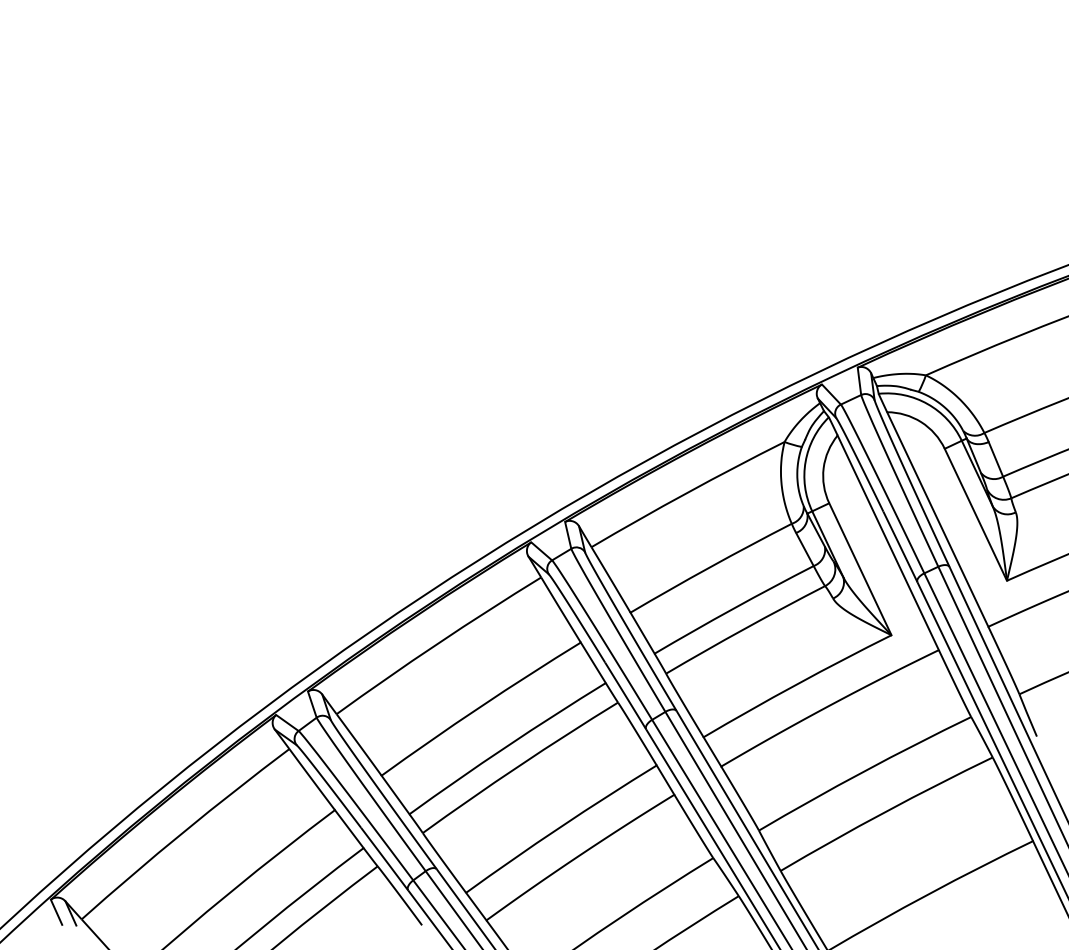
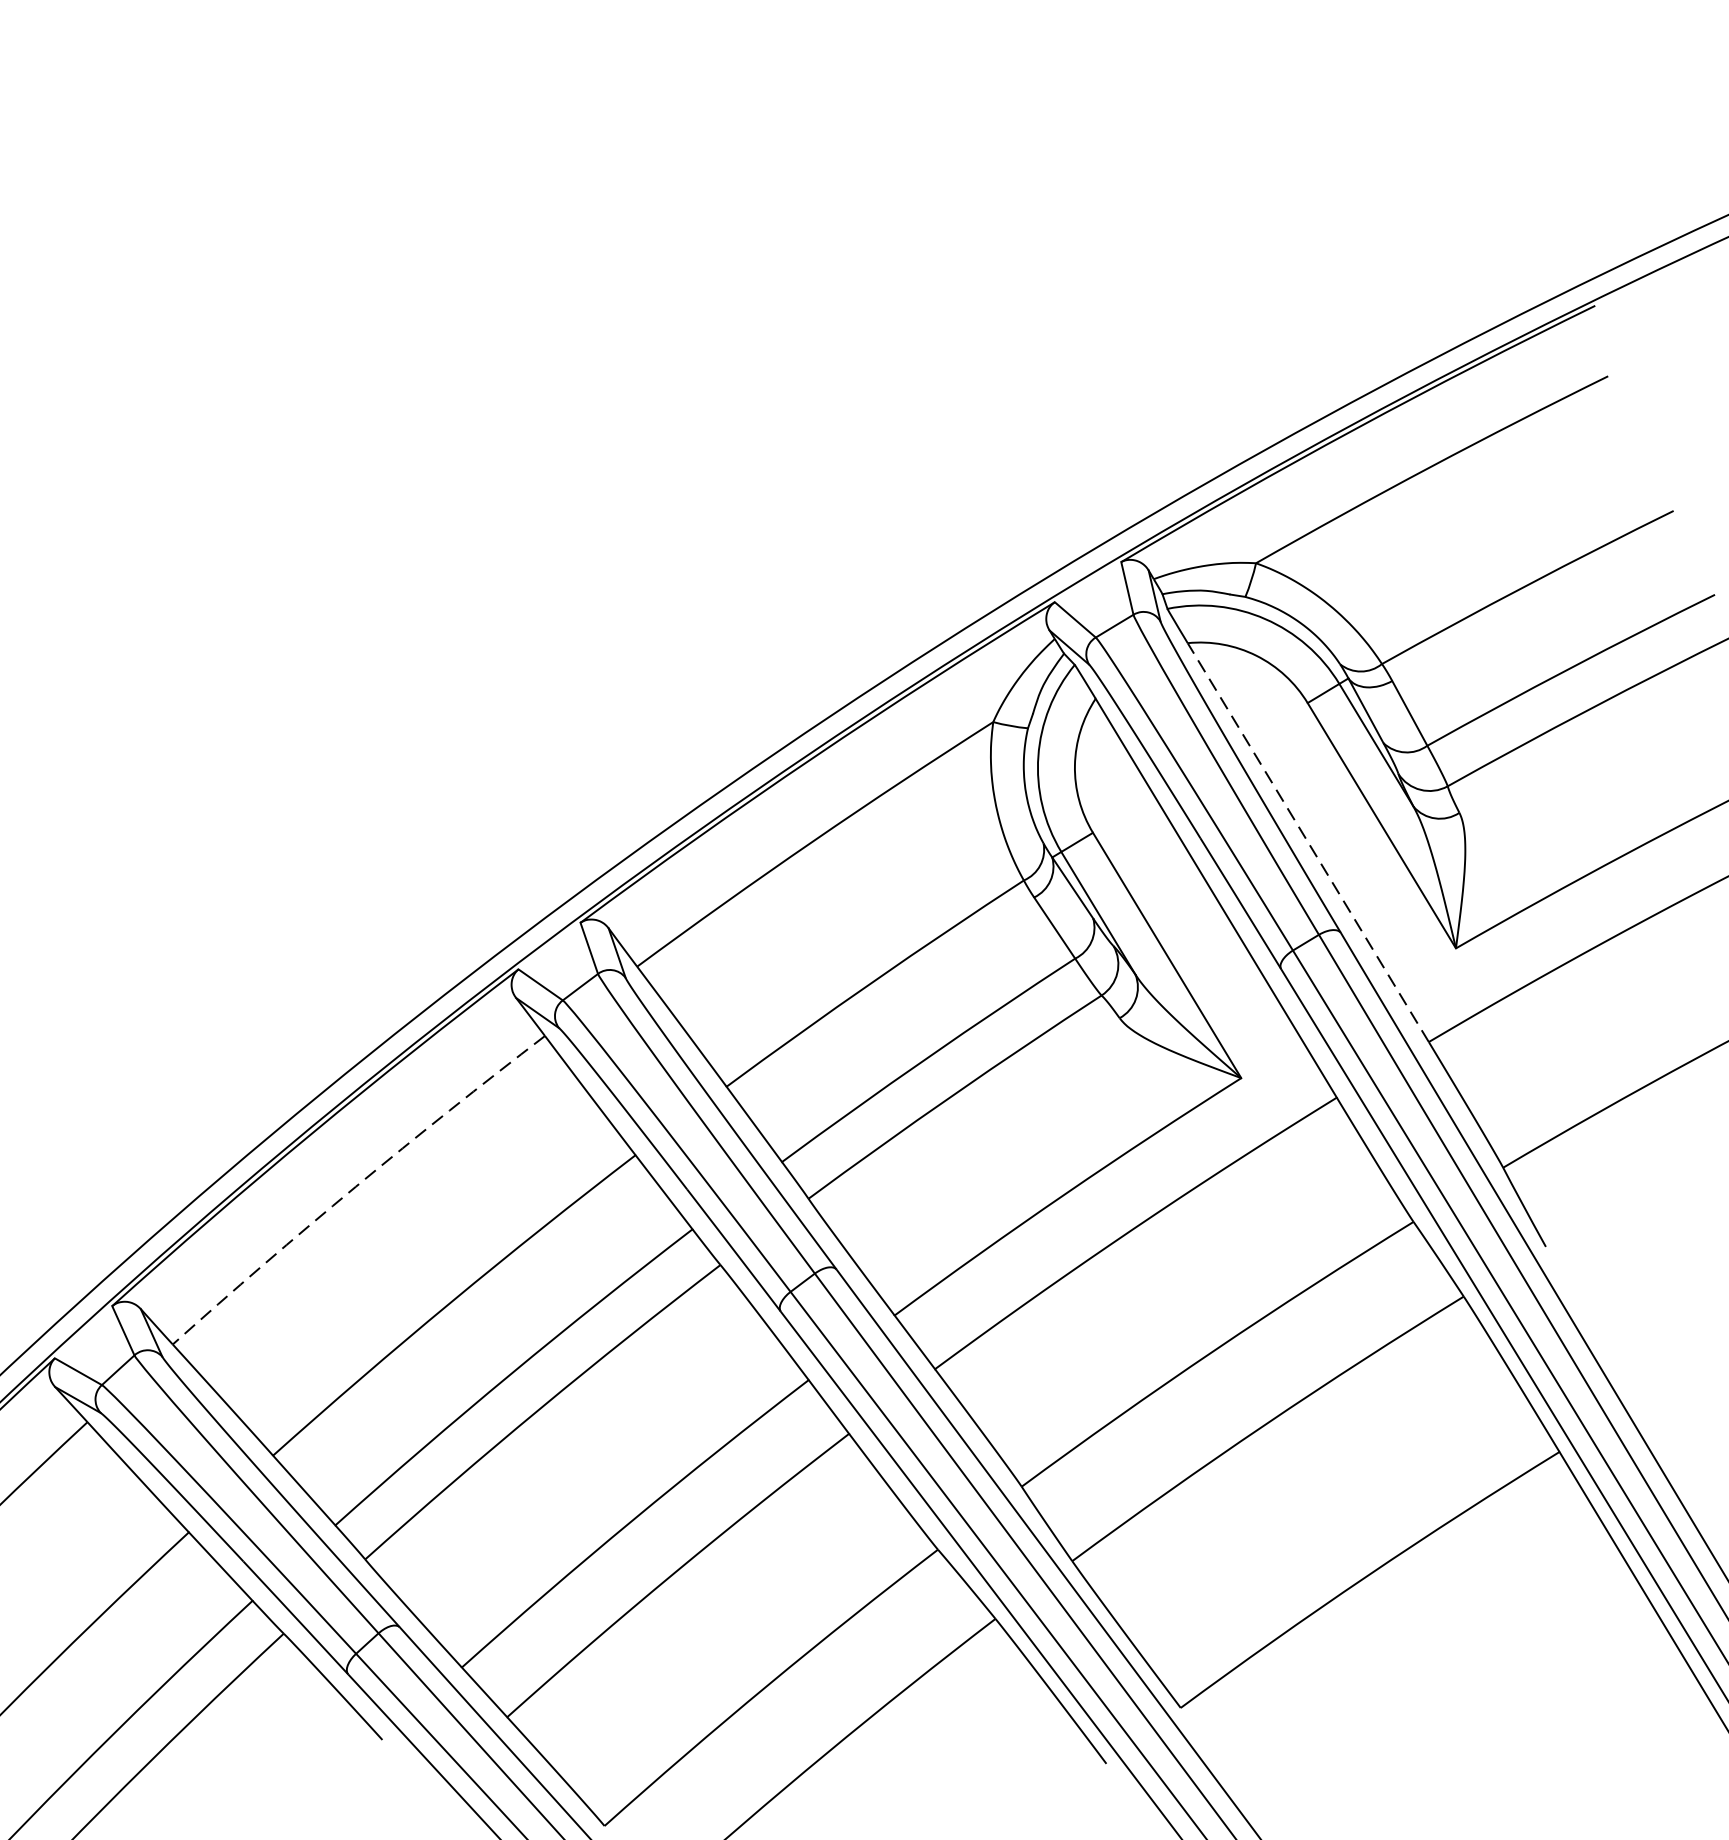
line: (937, 519) -> (1307, 842), solid -> dashed
arc: (437, 643) -> (355, 1185), solid -> dashed

